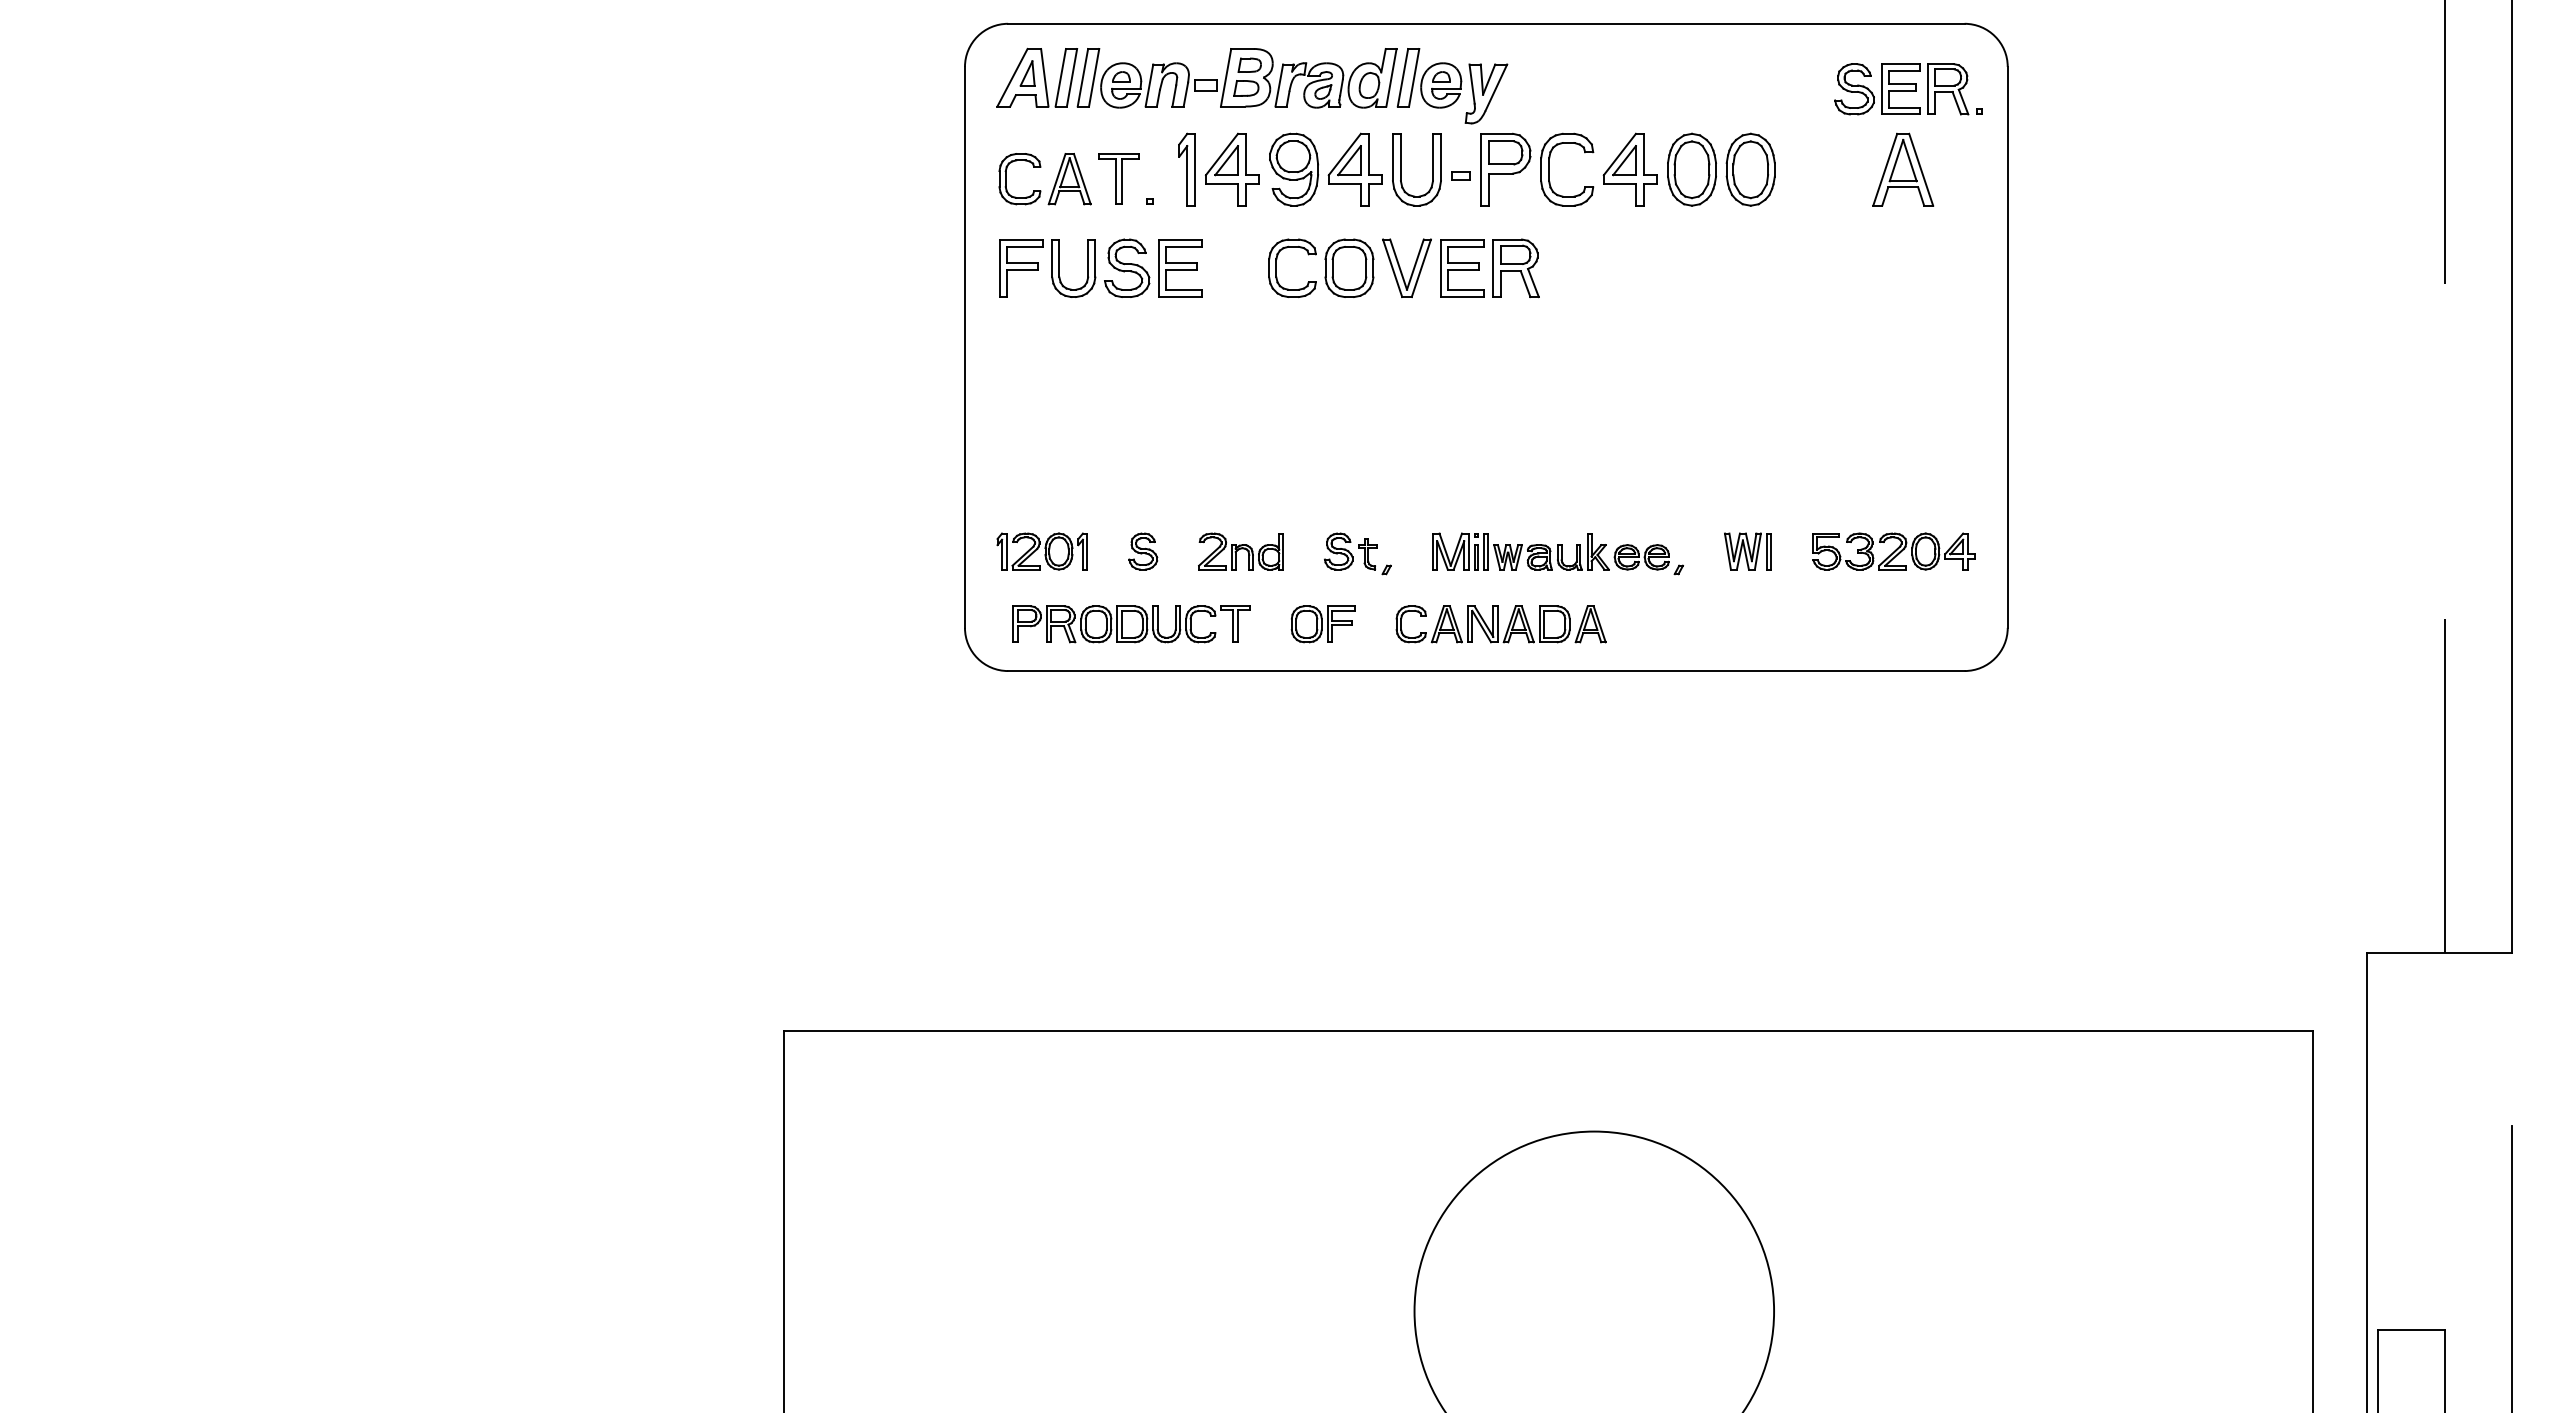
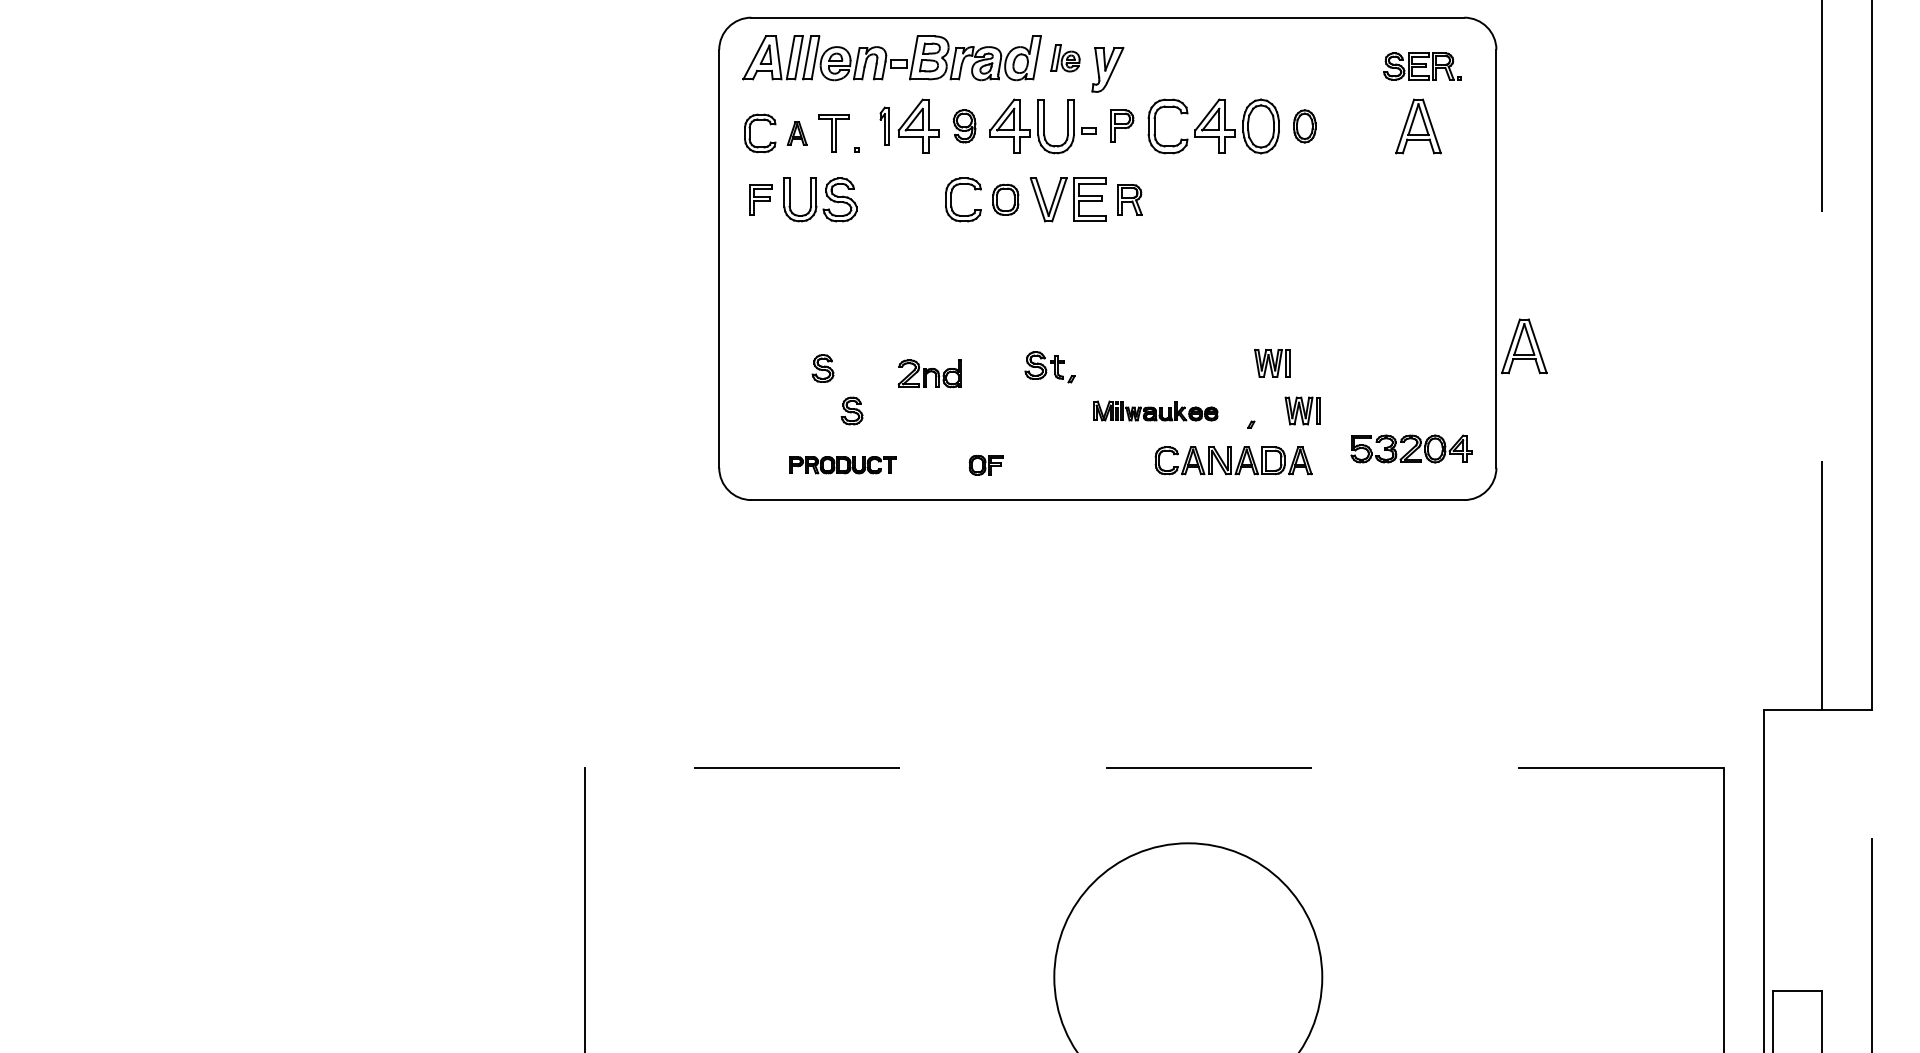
part: (1429, 78) -> (1065, 58), size x0.6
part: (1908, 89) -> (1422, 66), size x0.7
part: (1186, 169) -> (884, 126), size x0.7
part: (1294, 169) -> (964, 126), size x0.6
part: (1505, 169) -> (1122, 126), size x0.6
part: (1750, 169) -> (1304, 126), size x0.6
part: (1069, 179) -> (797, 133), size x0.6
part: (1349, 267) -> (1005, 199), size x0.7
part: (1021, 268) -> (761, 200), size x0.7
part: (1180, 268) -> (879, 200), removed
part: (1515, 268) -> (1129, 200), size x0.7
part: (2045, 464) -> (1524, 346), added
part: (1706, 487) -> (1271, 363), added
part: (1104, 494) -> (823, 368), added
part: (1041, 551) -> (776, 410), removed
part: (1240, 551) -> (929, 373), moved
part: (1550, 551) -> (1155, 410), size x0.7
part: (1893, 551) -> (1411, 448), moved
part: (1357, 553) -> (1049, 367), moved
part: (1131, 624) -> (843, 465), size x0.6
part: (1322, 624) -> (985, 465), size x0.7
part: (1500, 624) -> (1233, 460), moved
line: (1548, 1030) -> (1154, 767), solid -> dashed

